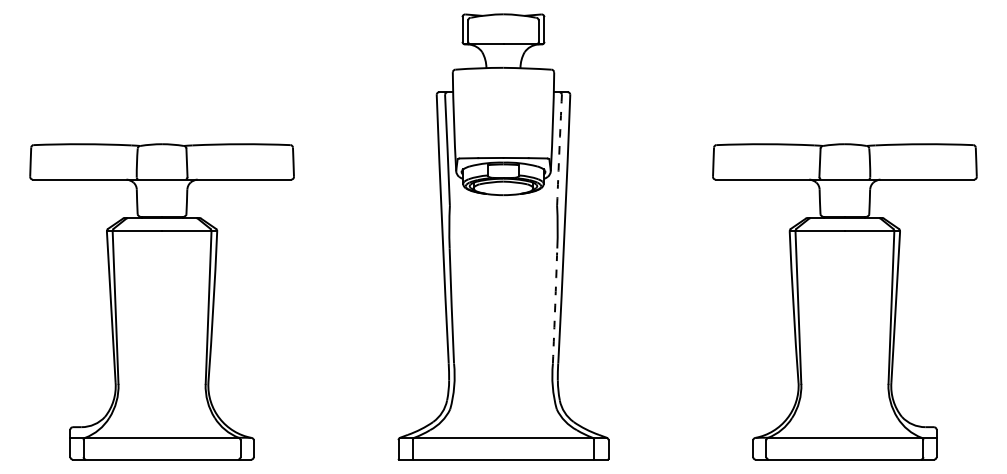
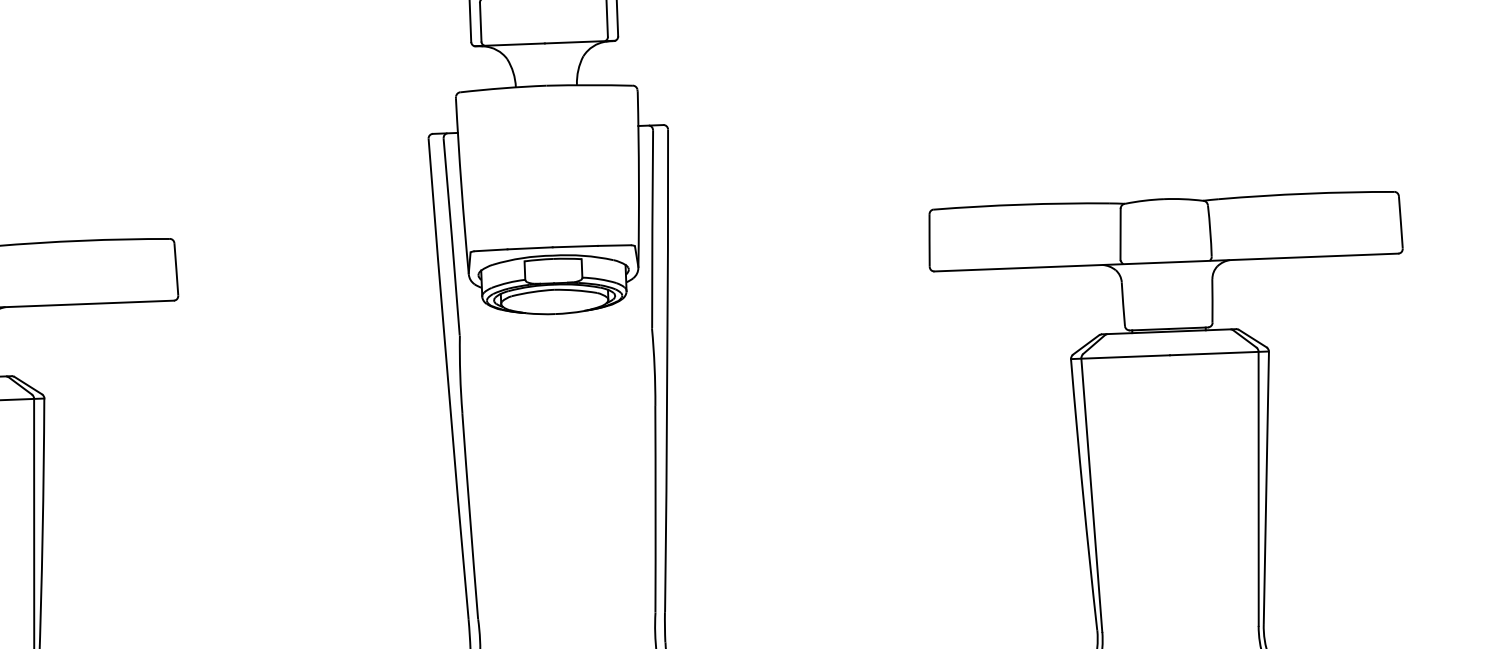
arc: (559, 149) -> (652, 228), dashed -> solid
arc: (555, 305) -> (656, 508), dashed -> solid

